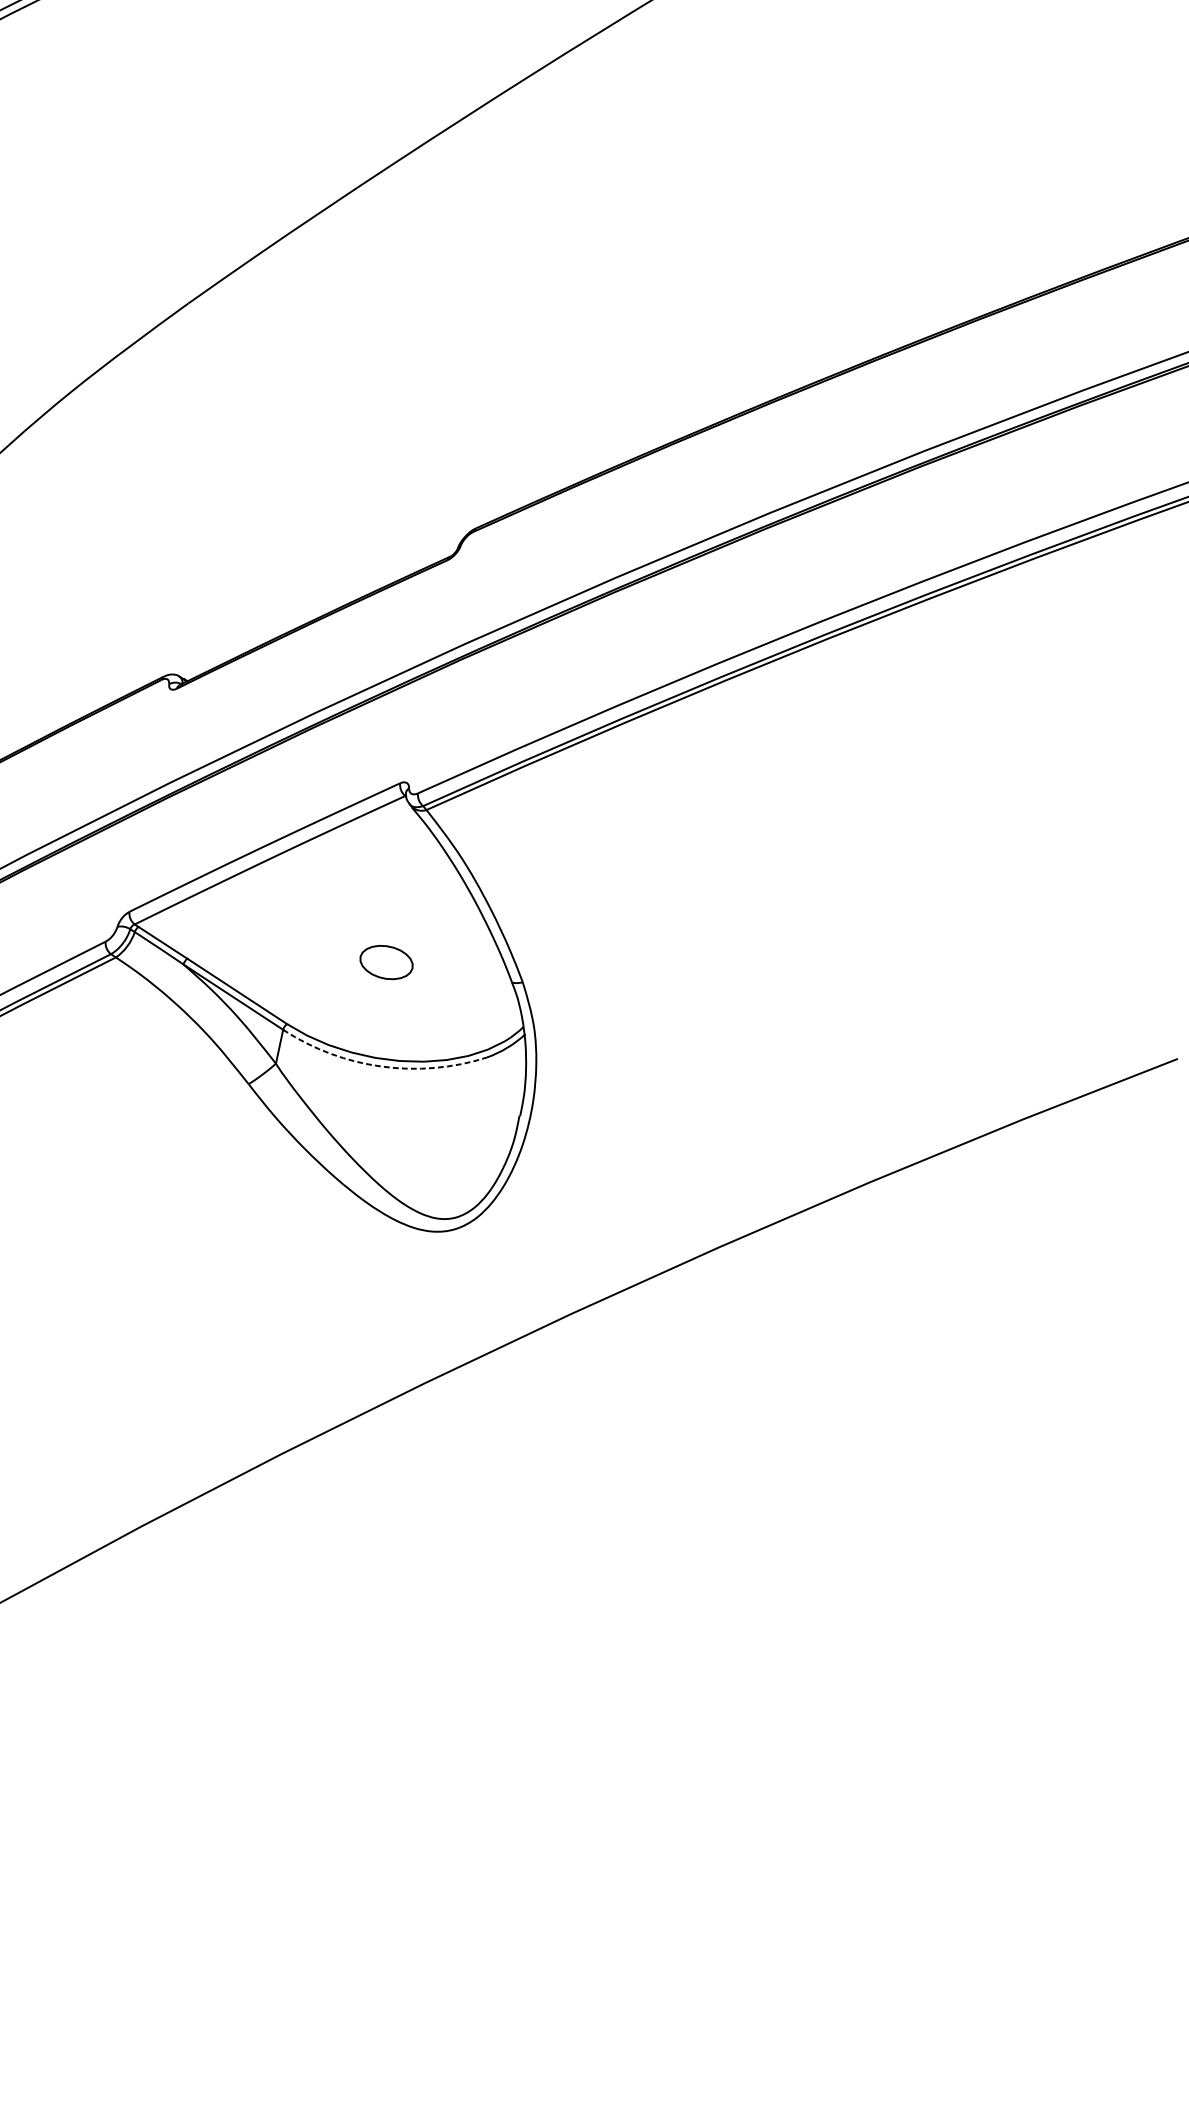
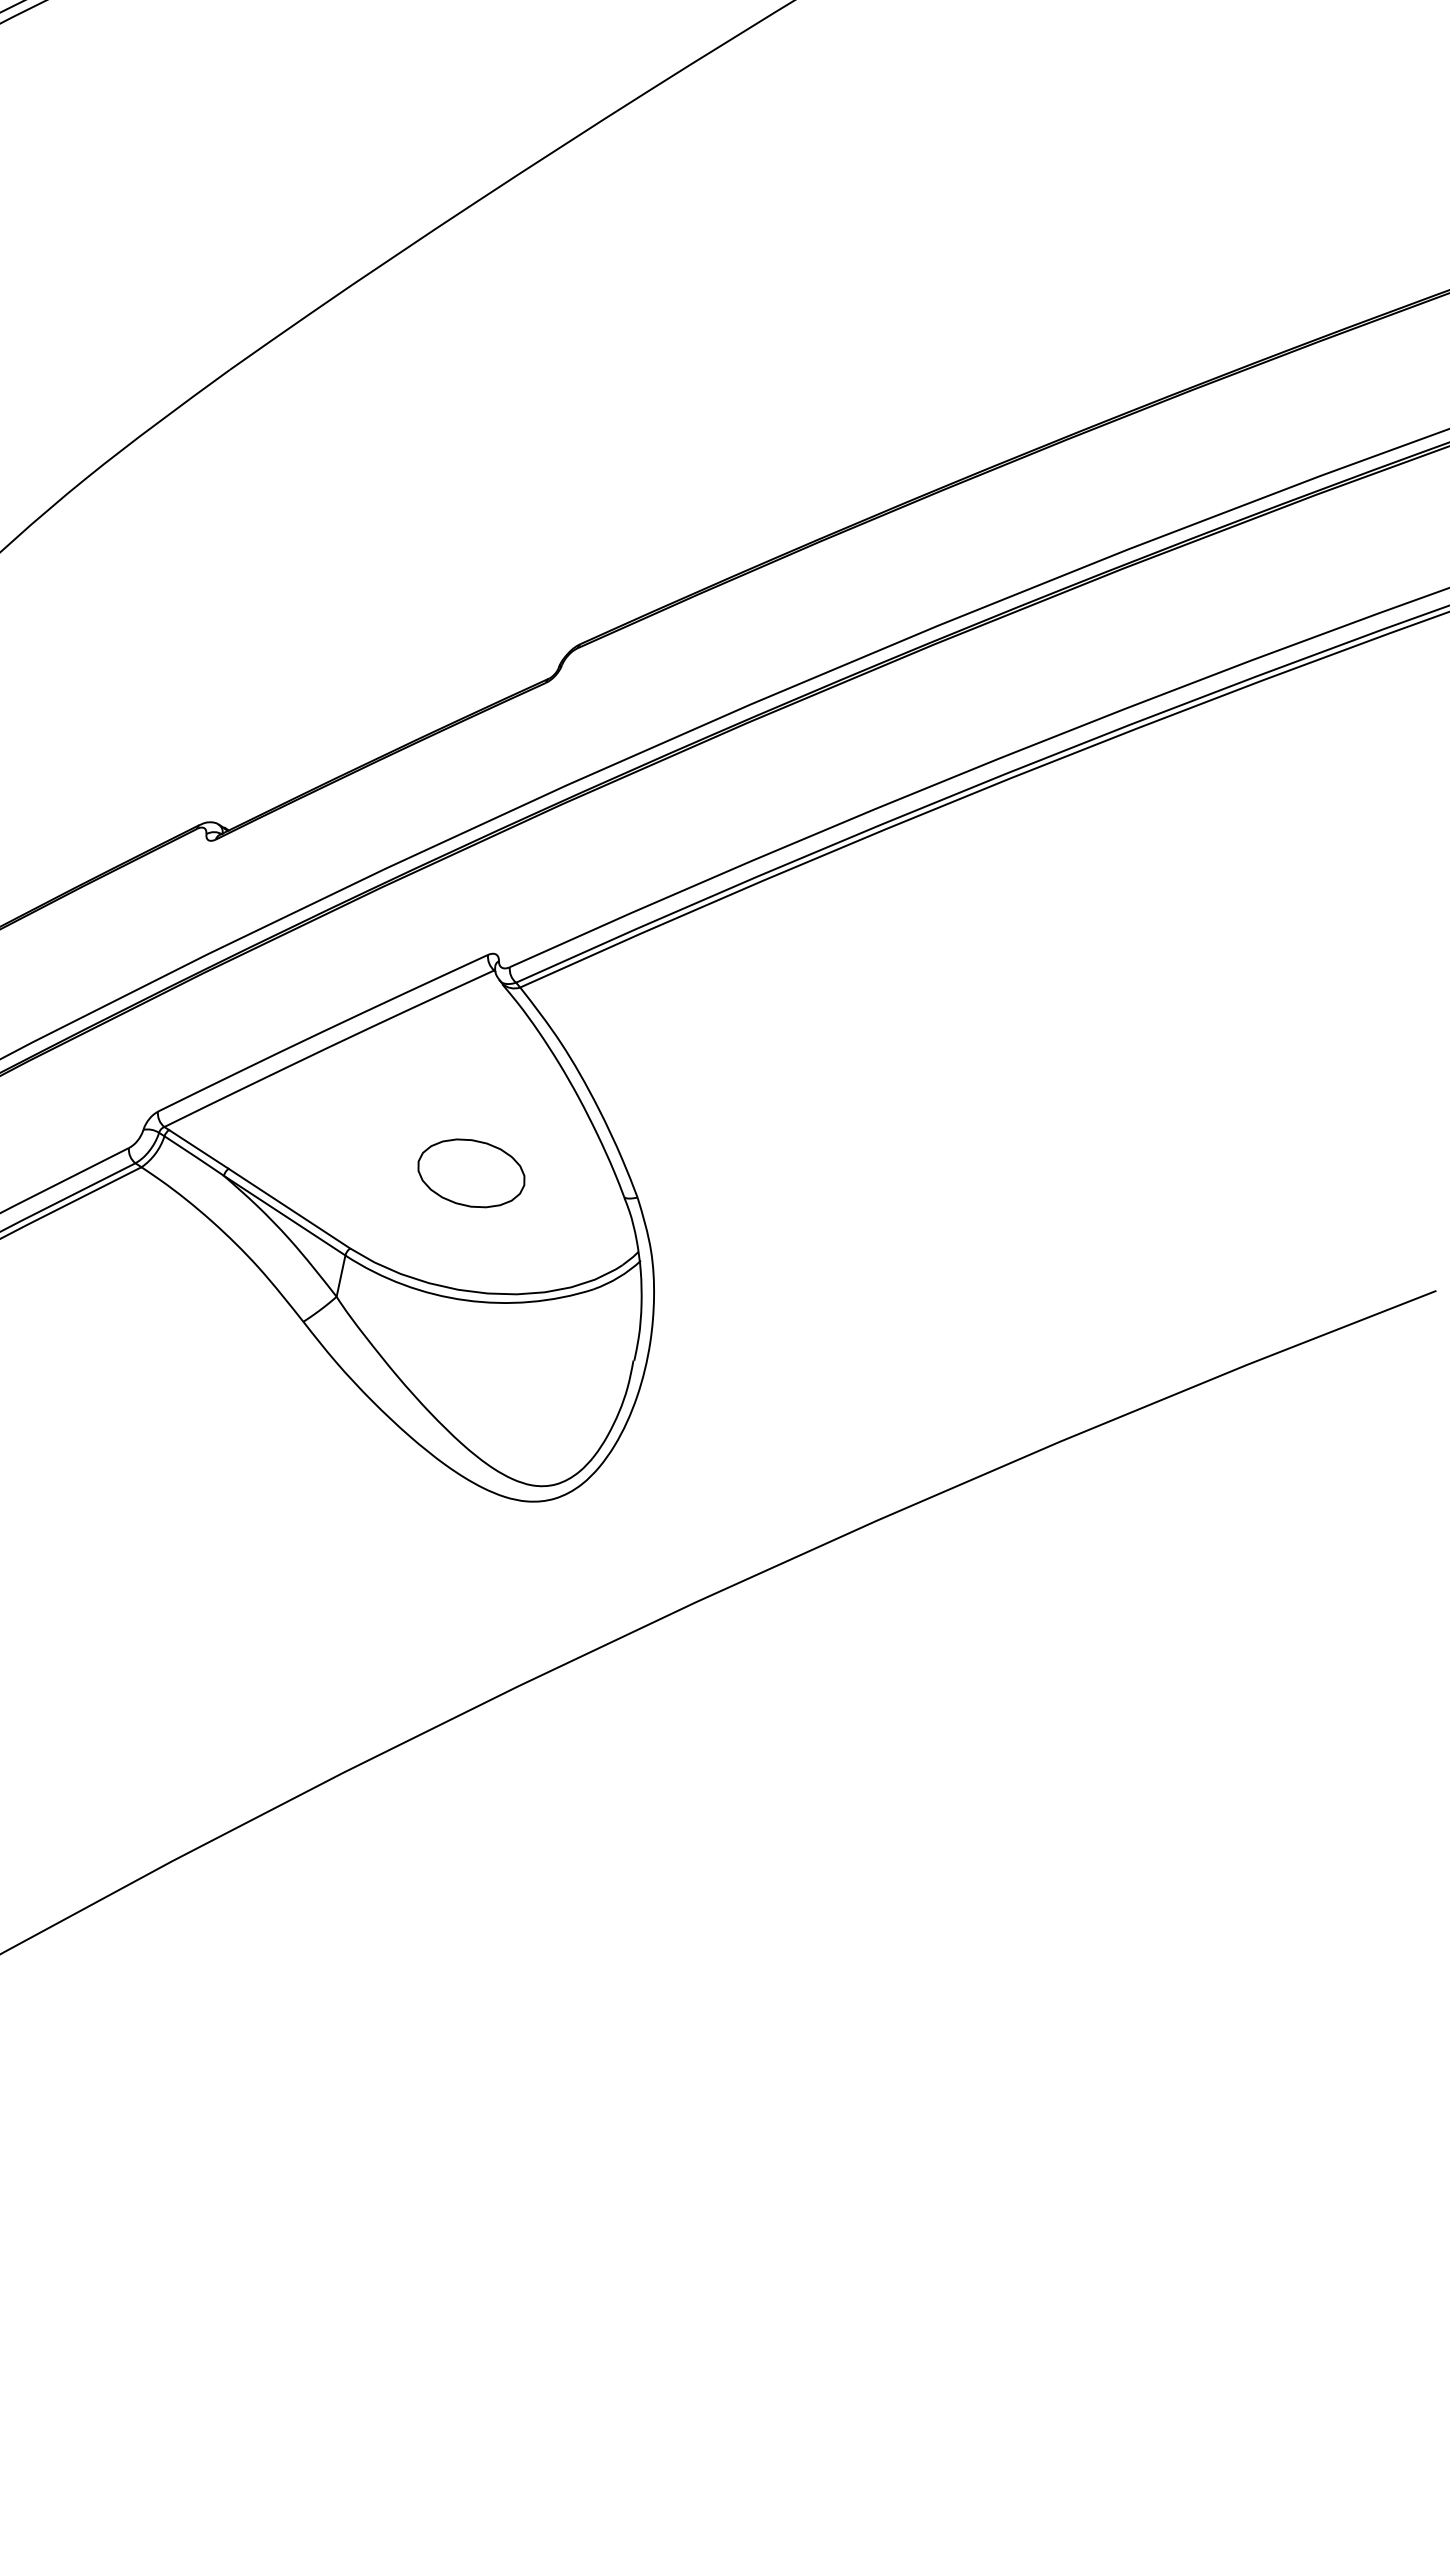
part: (386, 962) -> (471, 1173), size x1.67
arc: (381, 1066) -> (465, 1300), dashed -> solid

